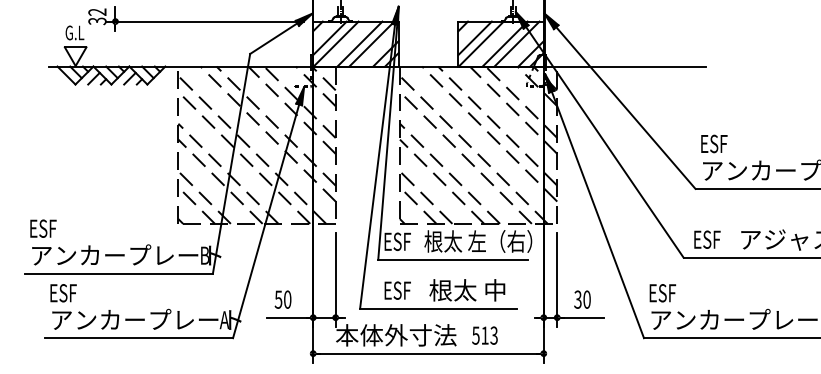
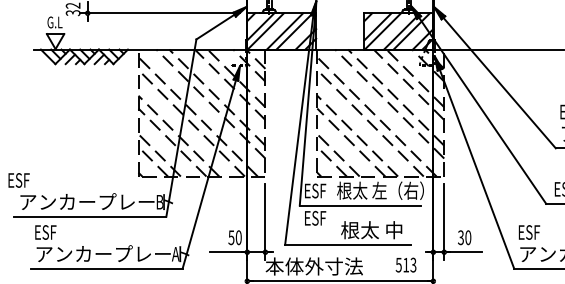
text: (43, 228) -> (19, 180), moved
text: (397, 290) -> (315, 218), moved
text: (282, 299) -> (234, 237), moved
text: (484, 335) -> (405, 265), moved

